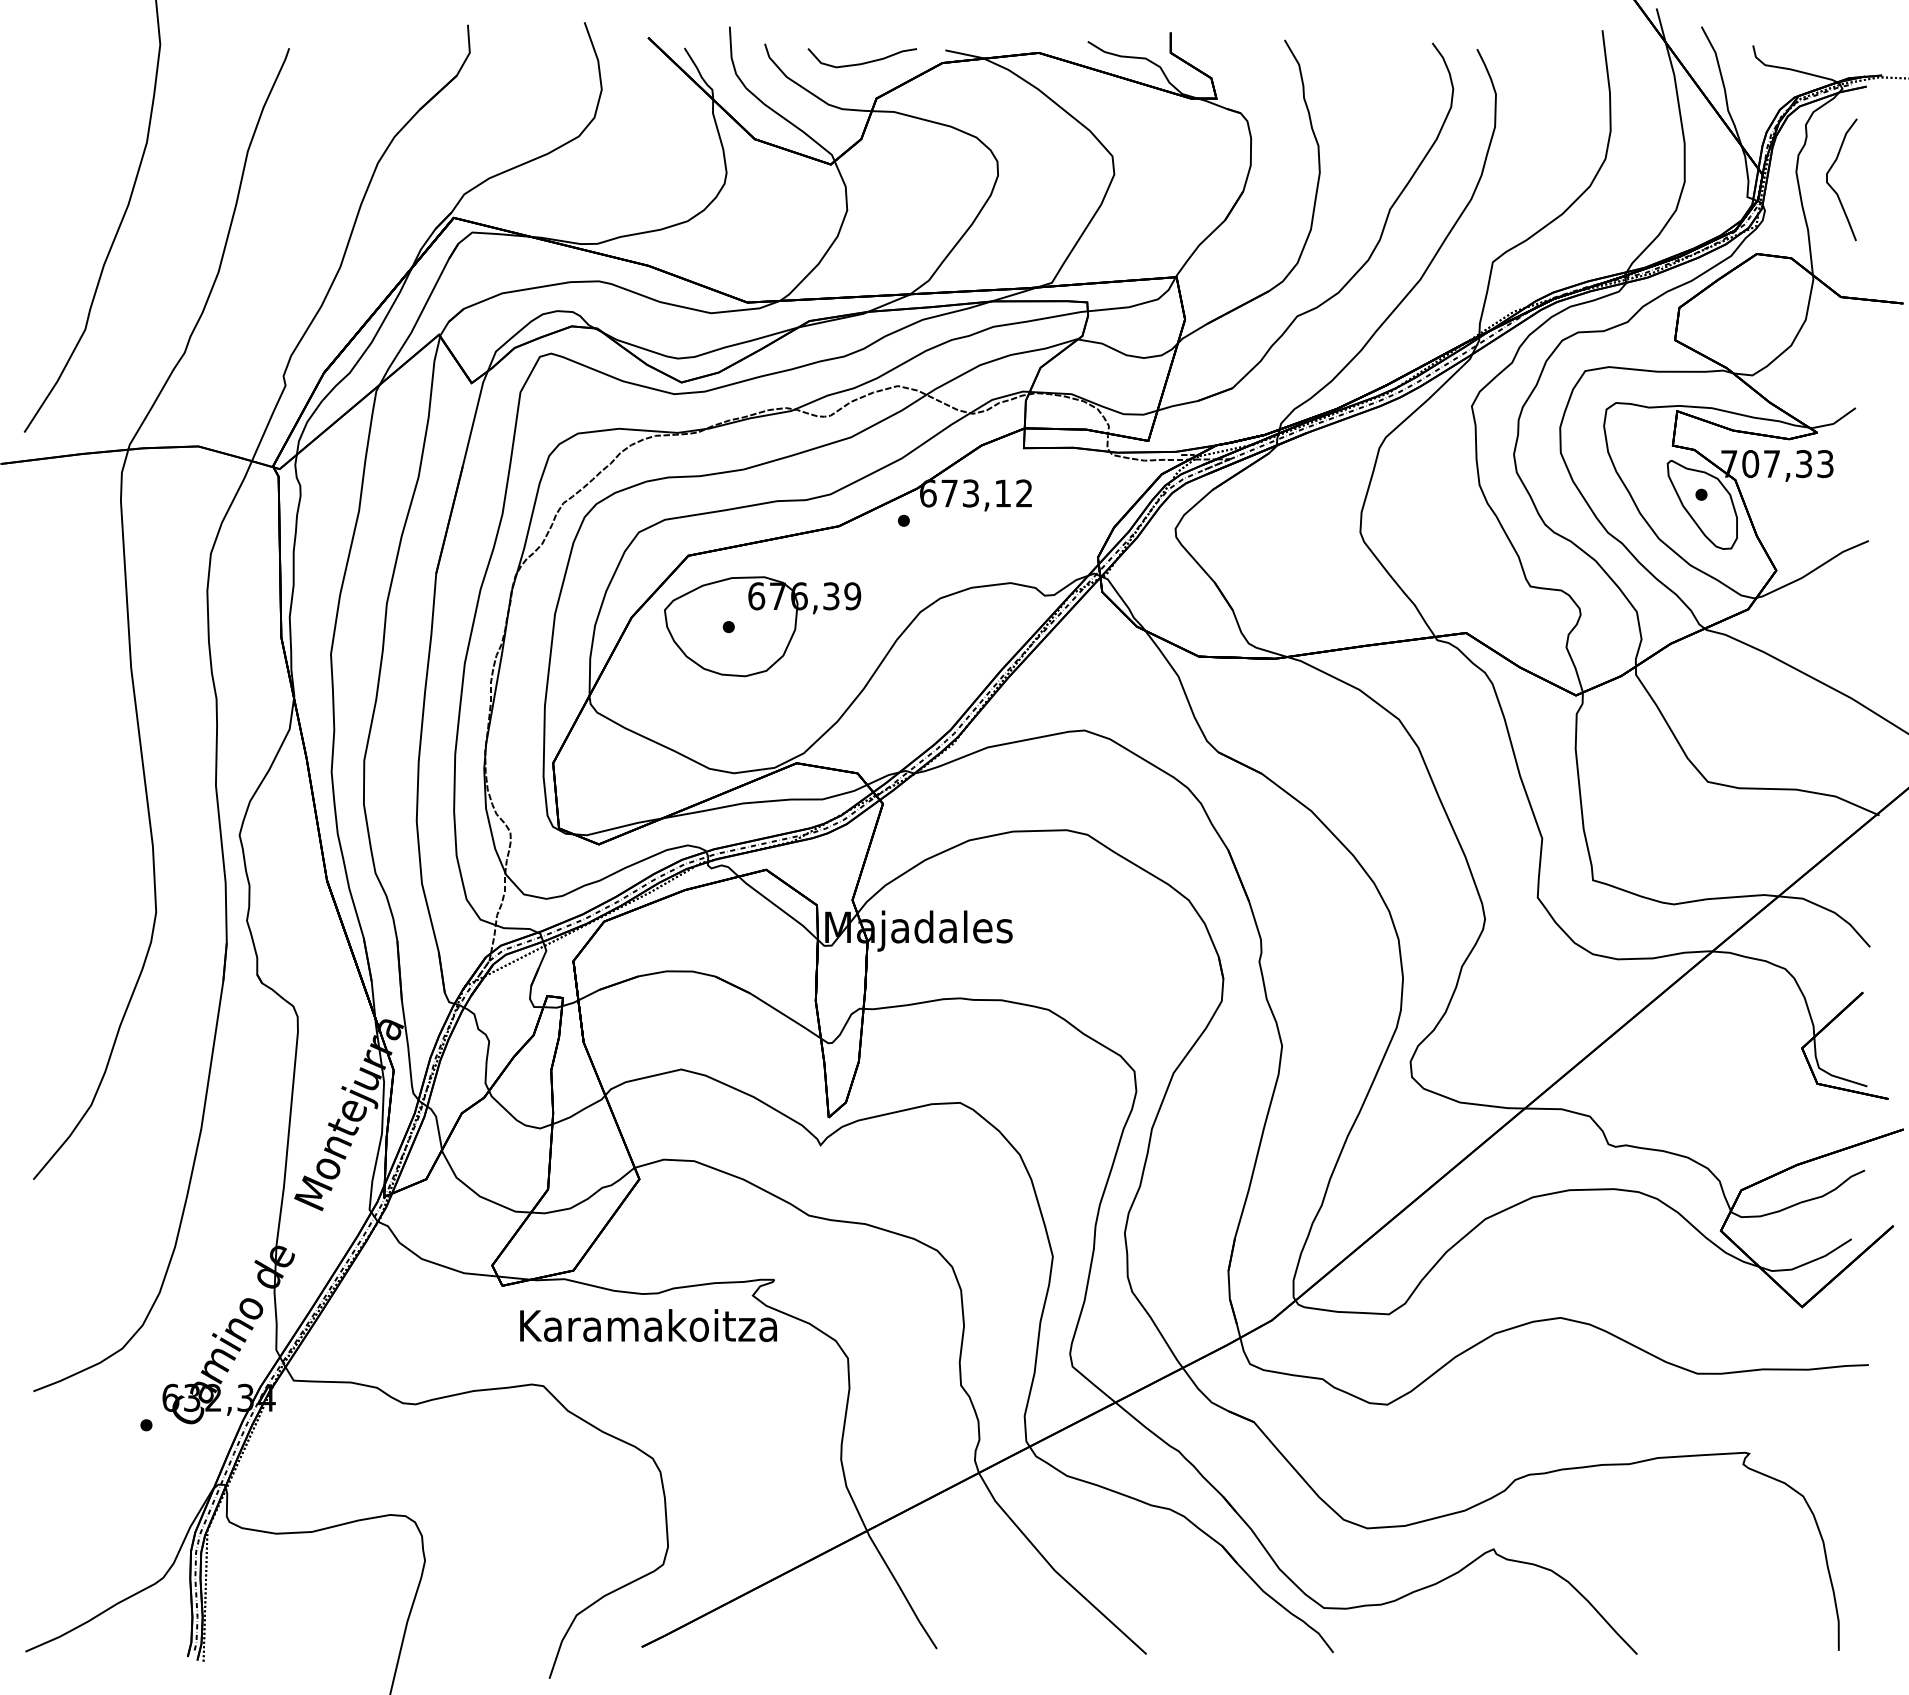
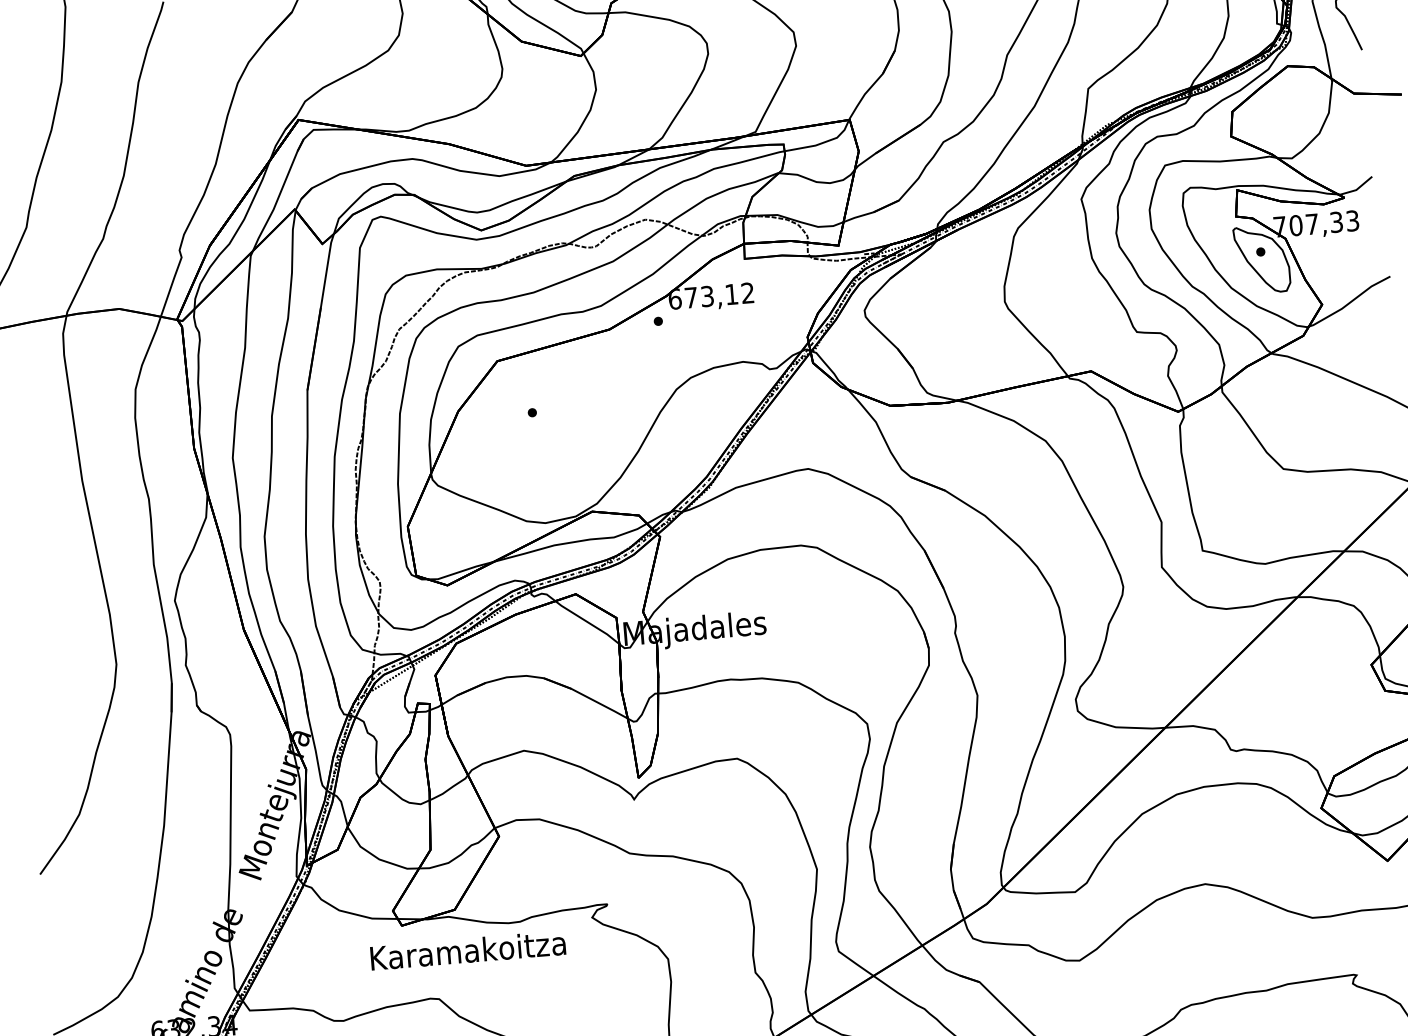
part: (762, 626) -> (557, 410), removed
text: (648, 1325) -> (468, 950), moved

